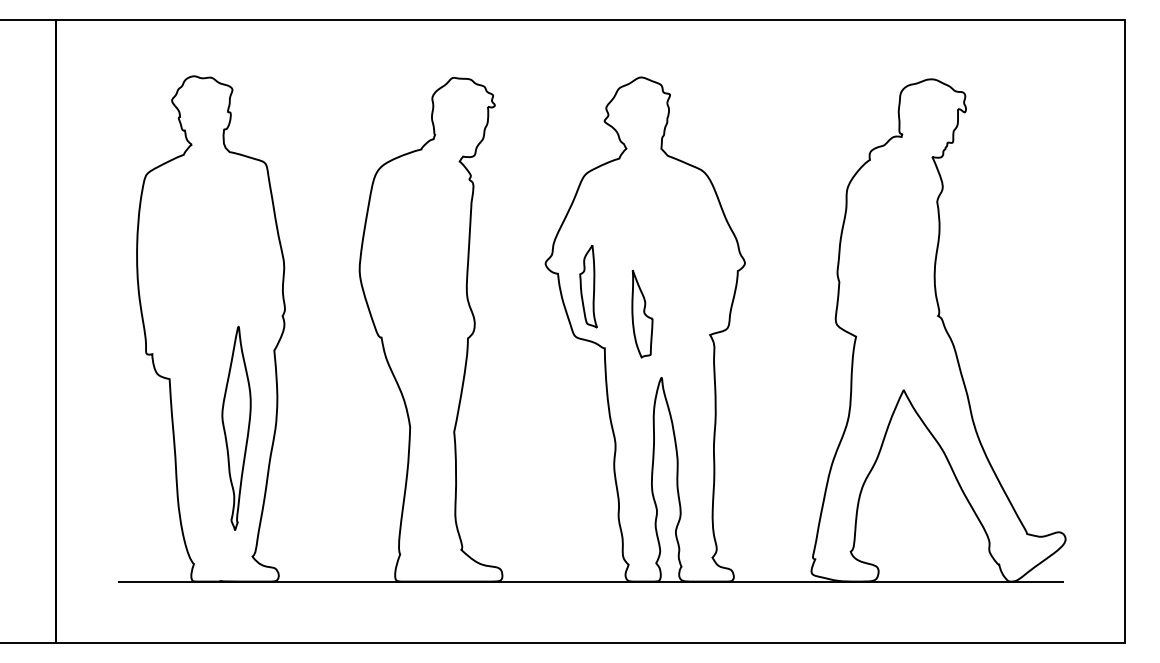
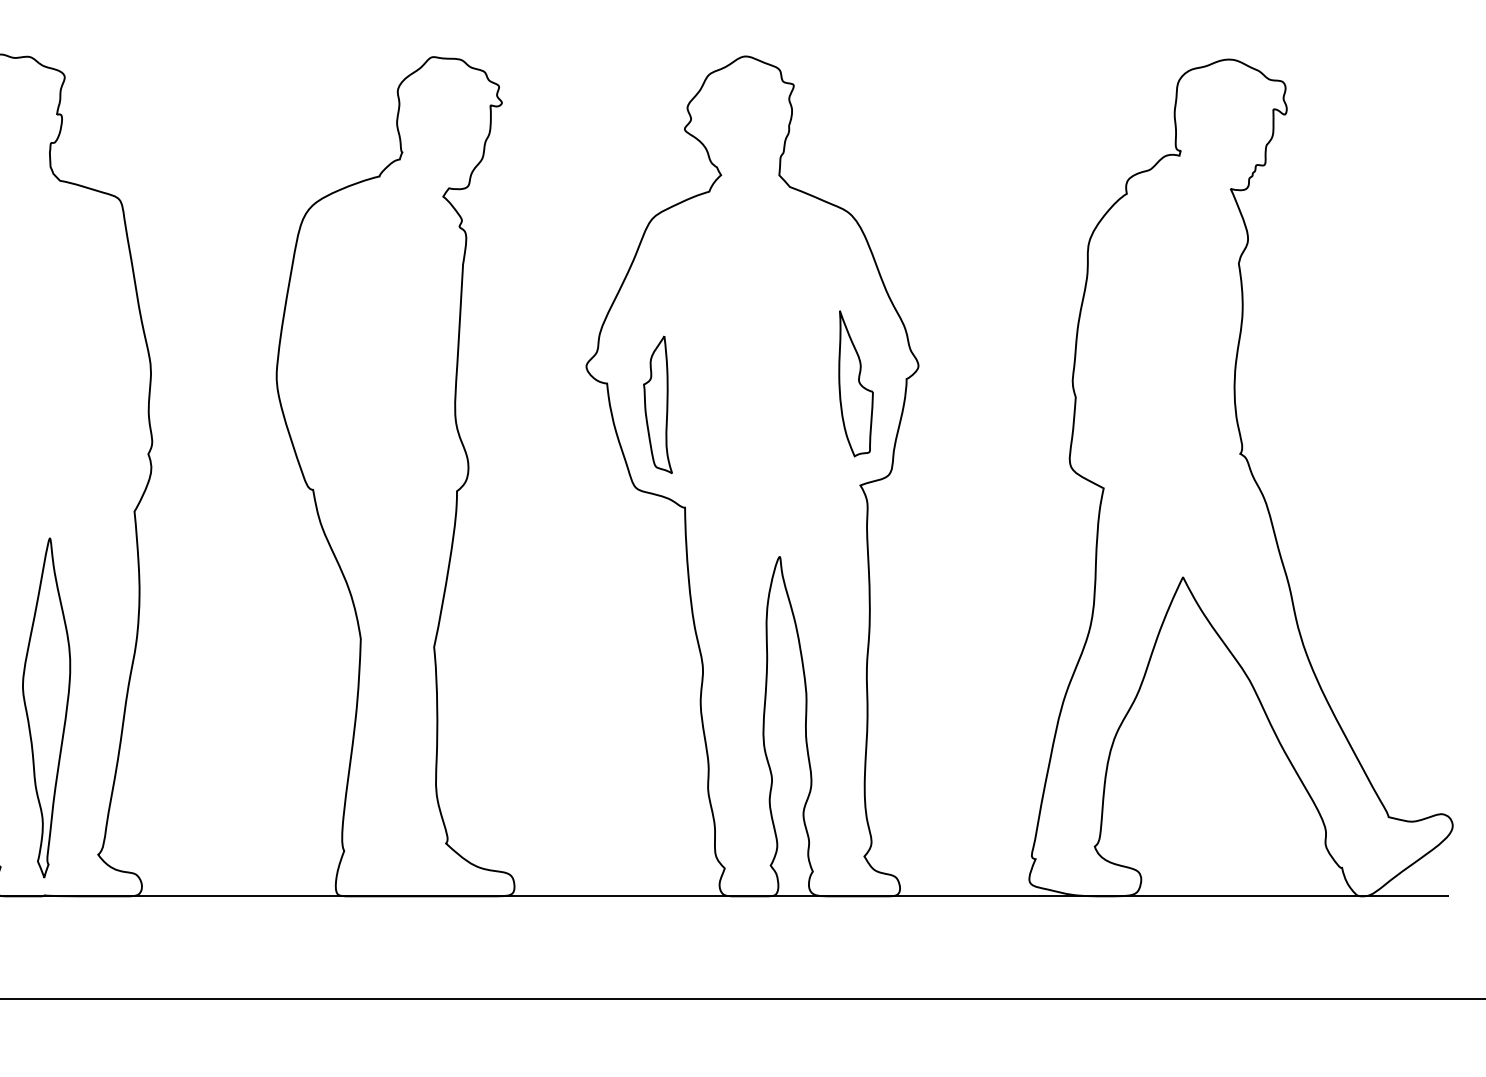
part: (642, 313) -> (856, 383), moved
part: (236, 428) -> (46, 707), moved

